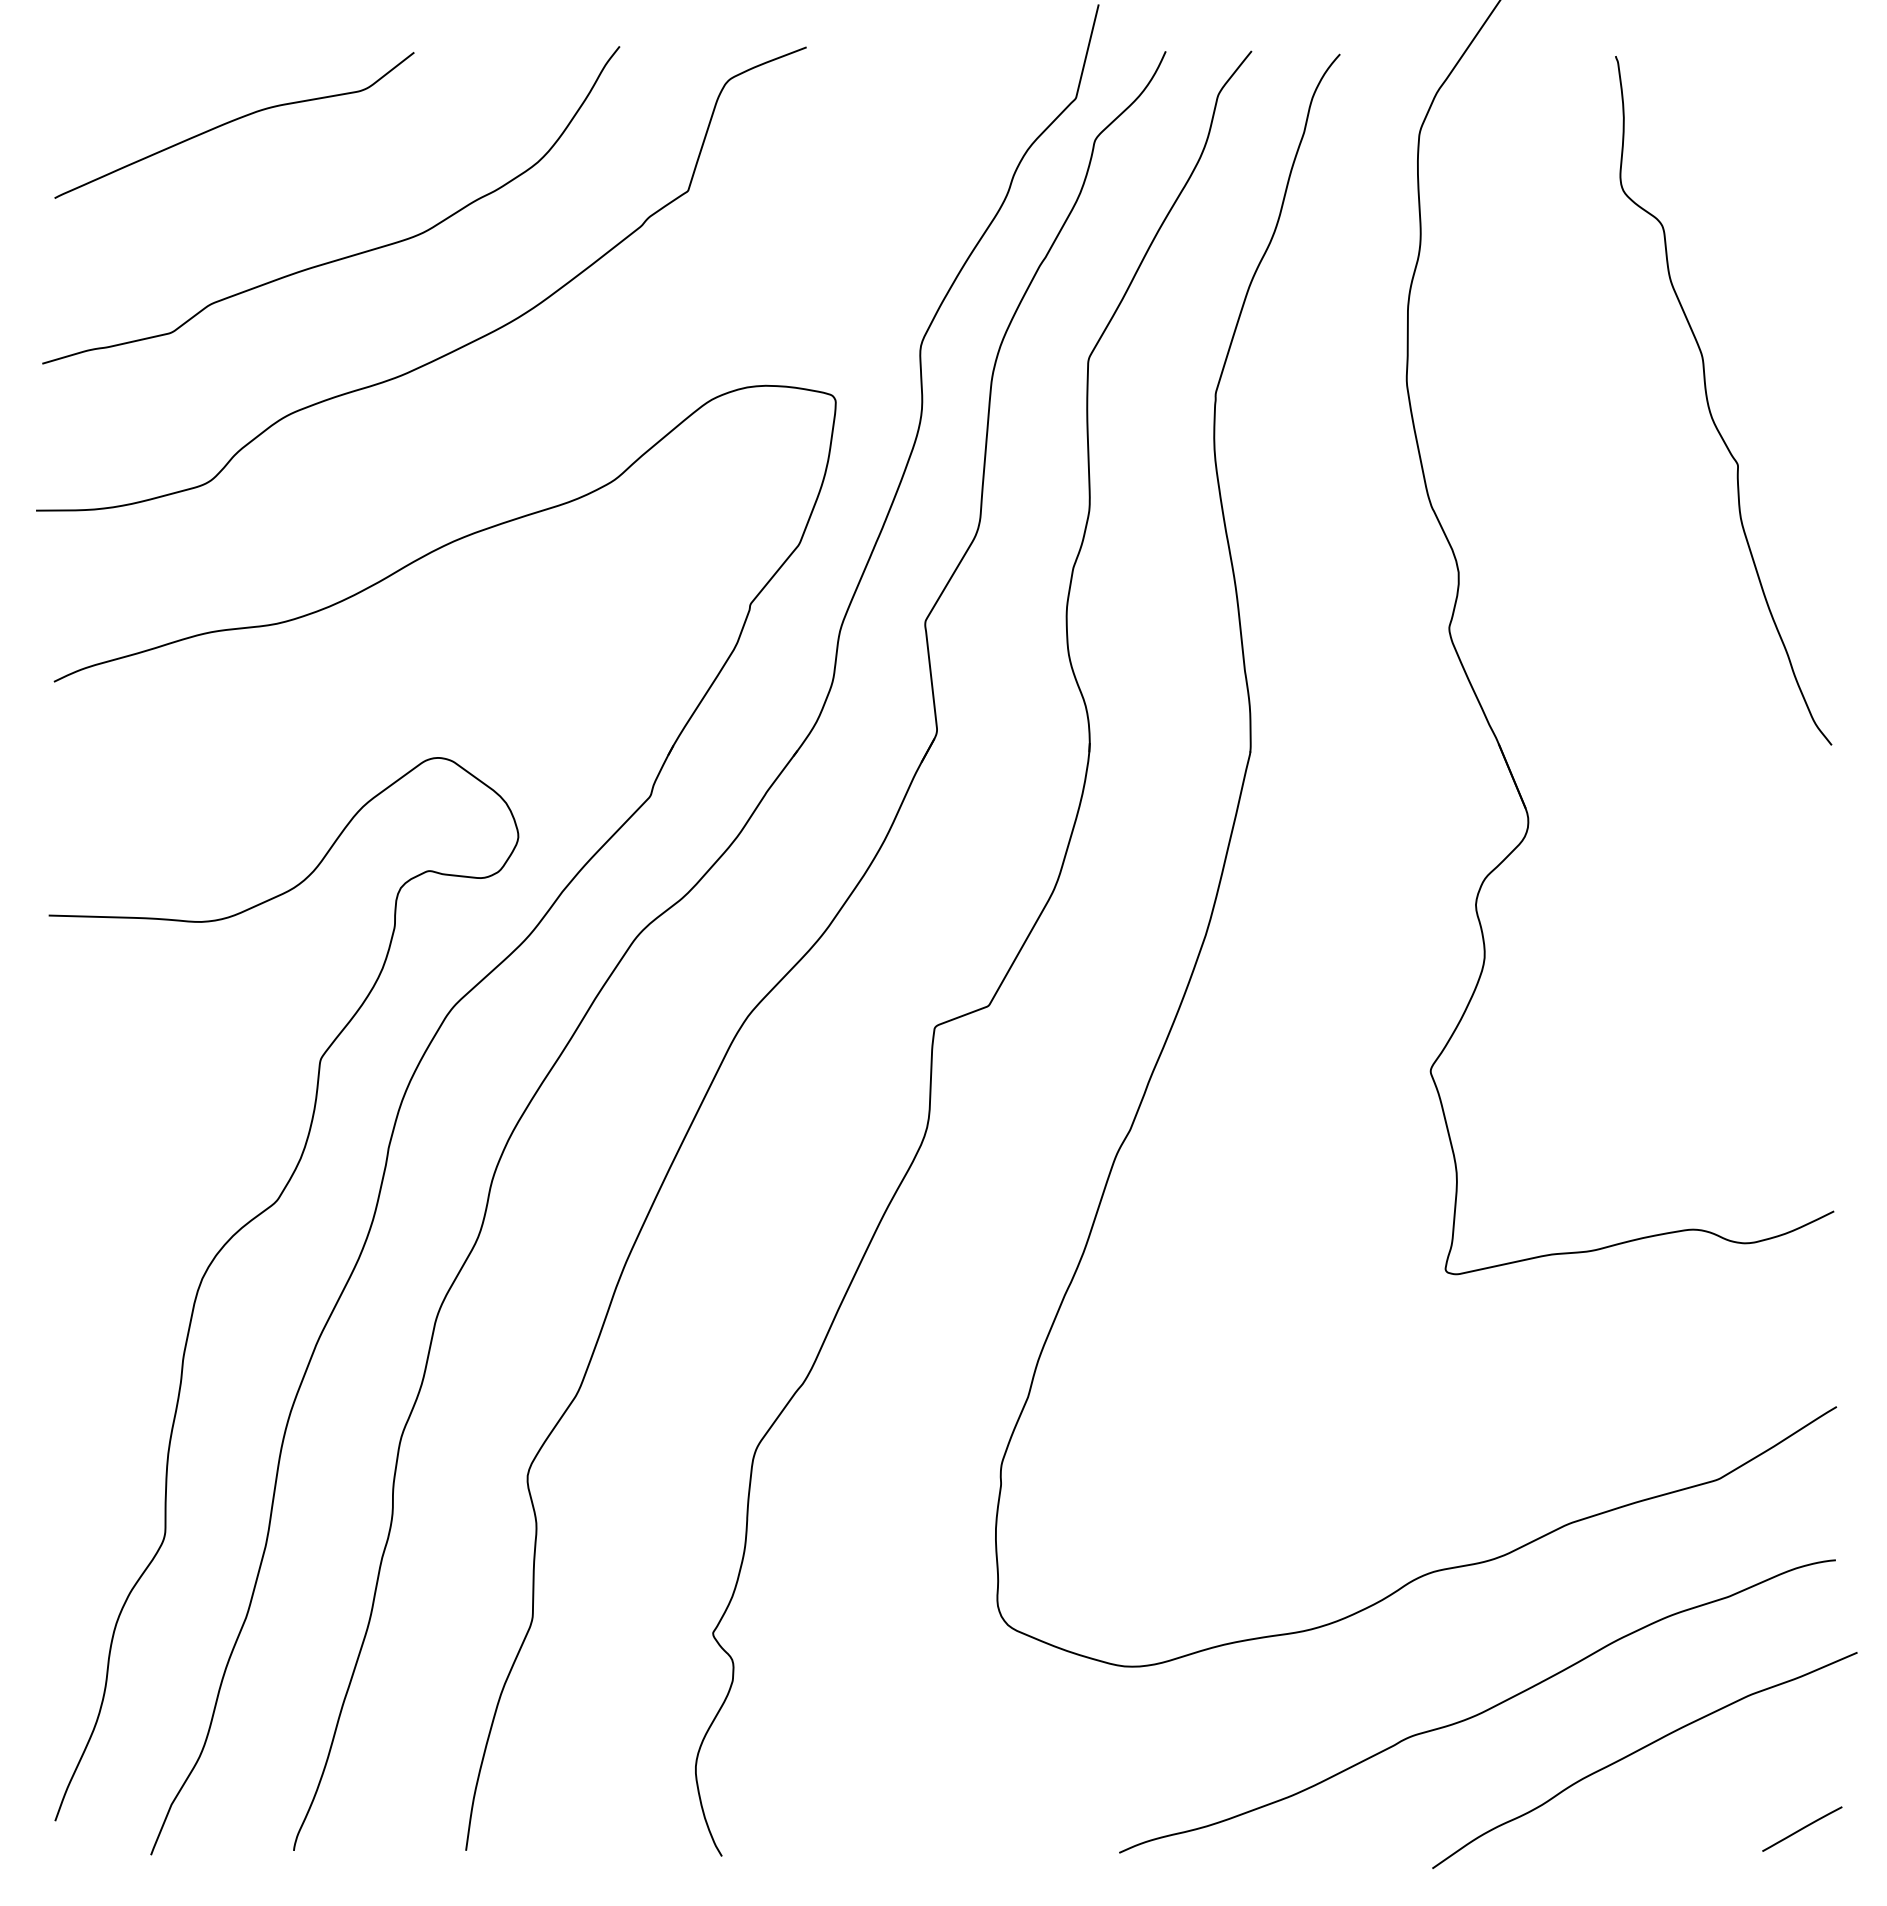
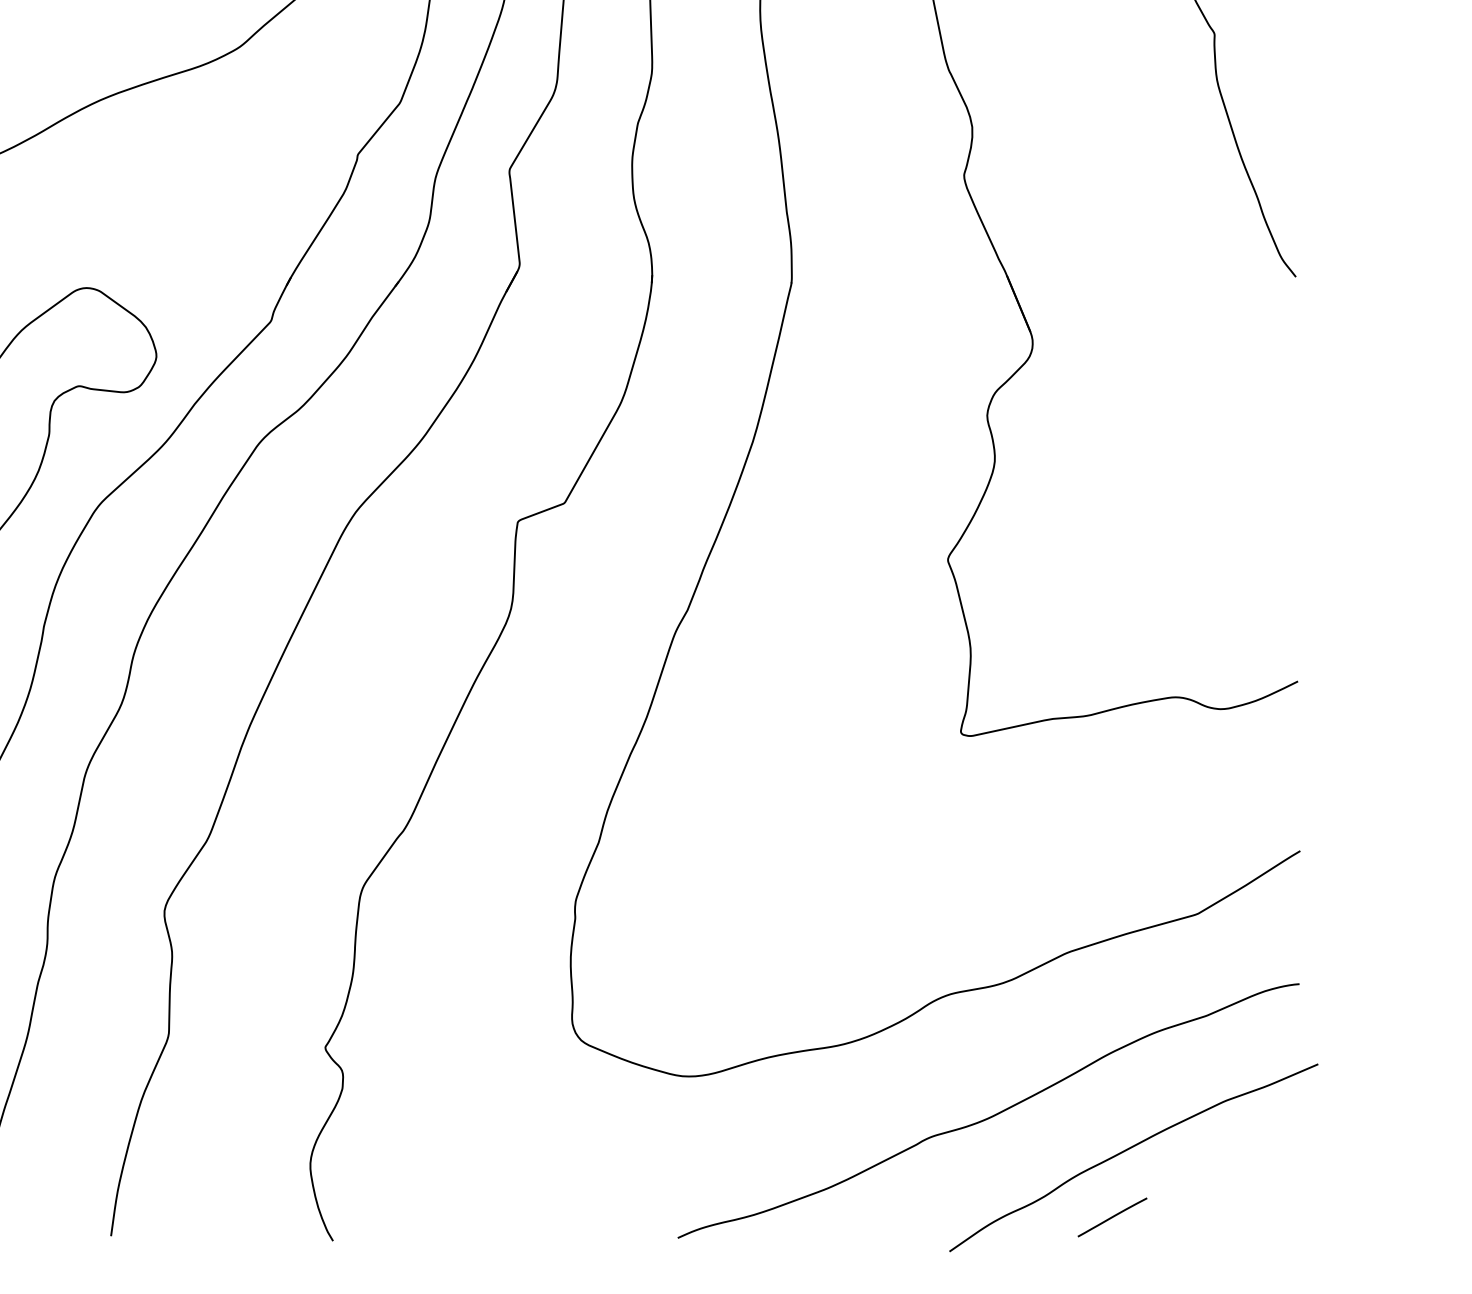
line: (1802, 1828) -> (1112, 1216), moved

